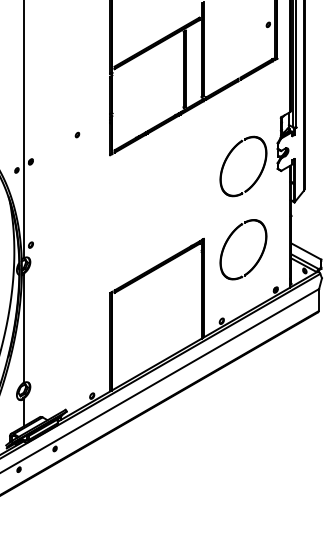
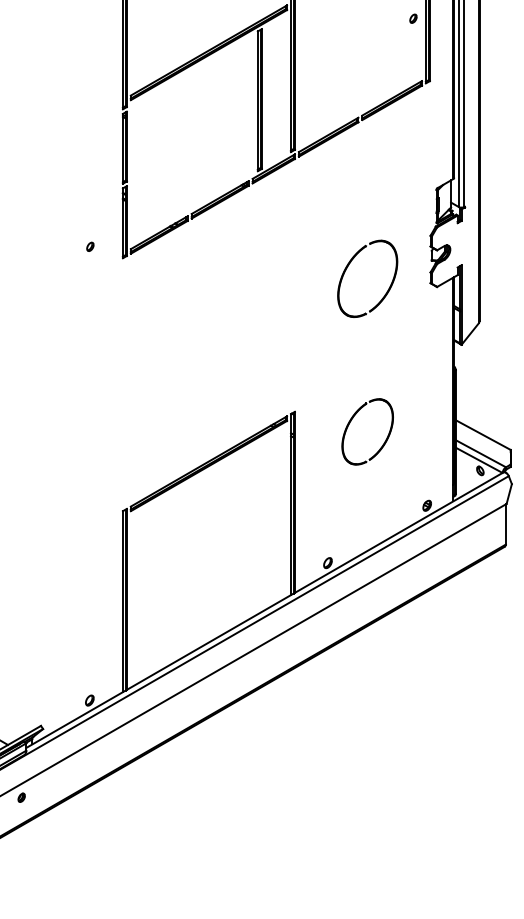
part: (77, 134) -> (90, 245), moved
part: (243, 166) -> (367, 278), size x0.7
part: (243, 249) -> (367, 431), size x0.6

